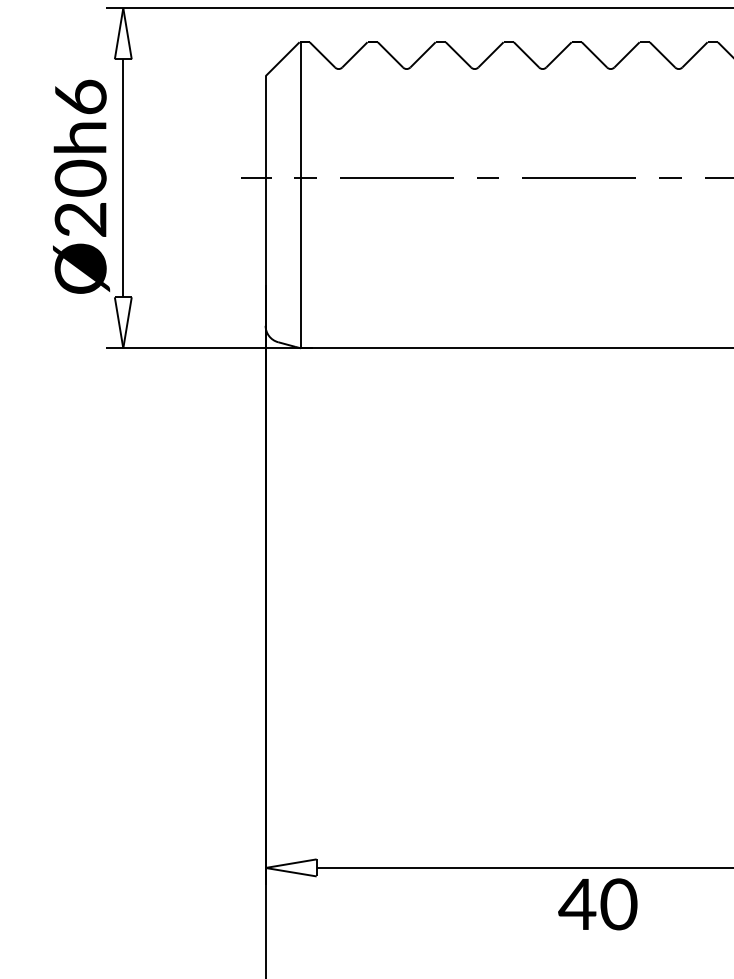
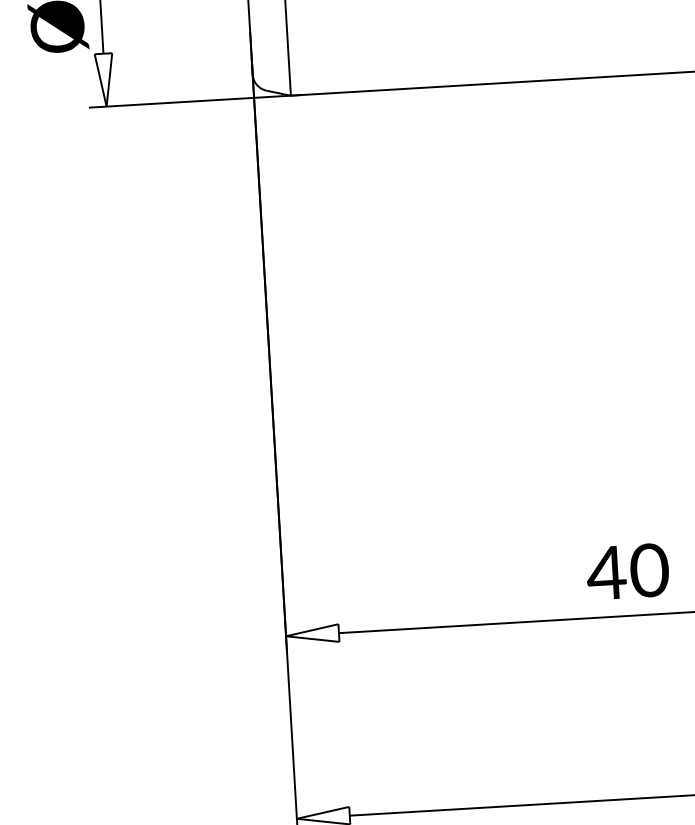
text: (597, 904) -> (627, 571), moved

